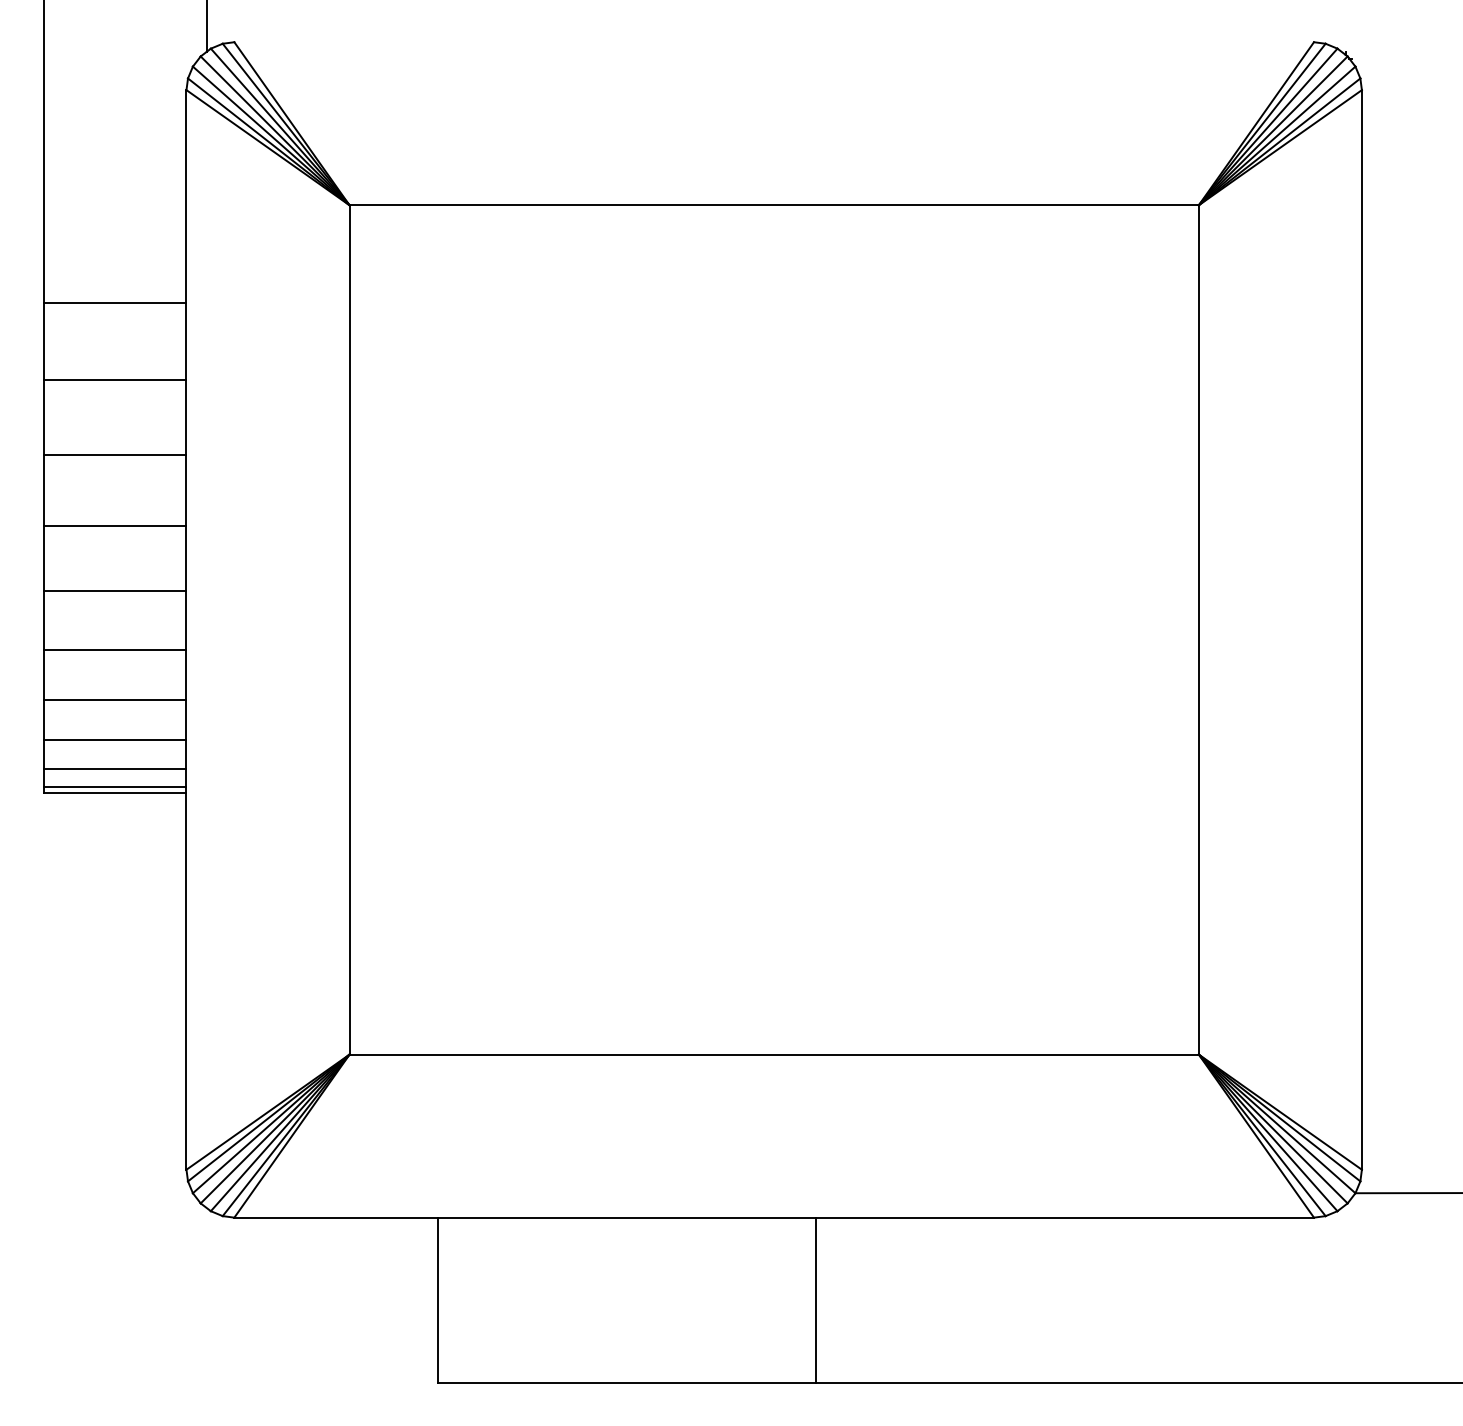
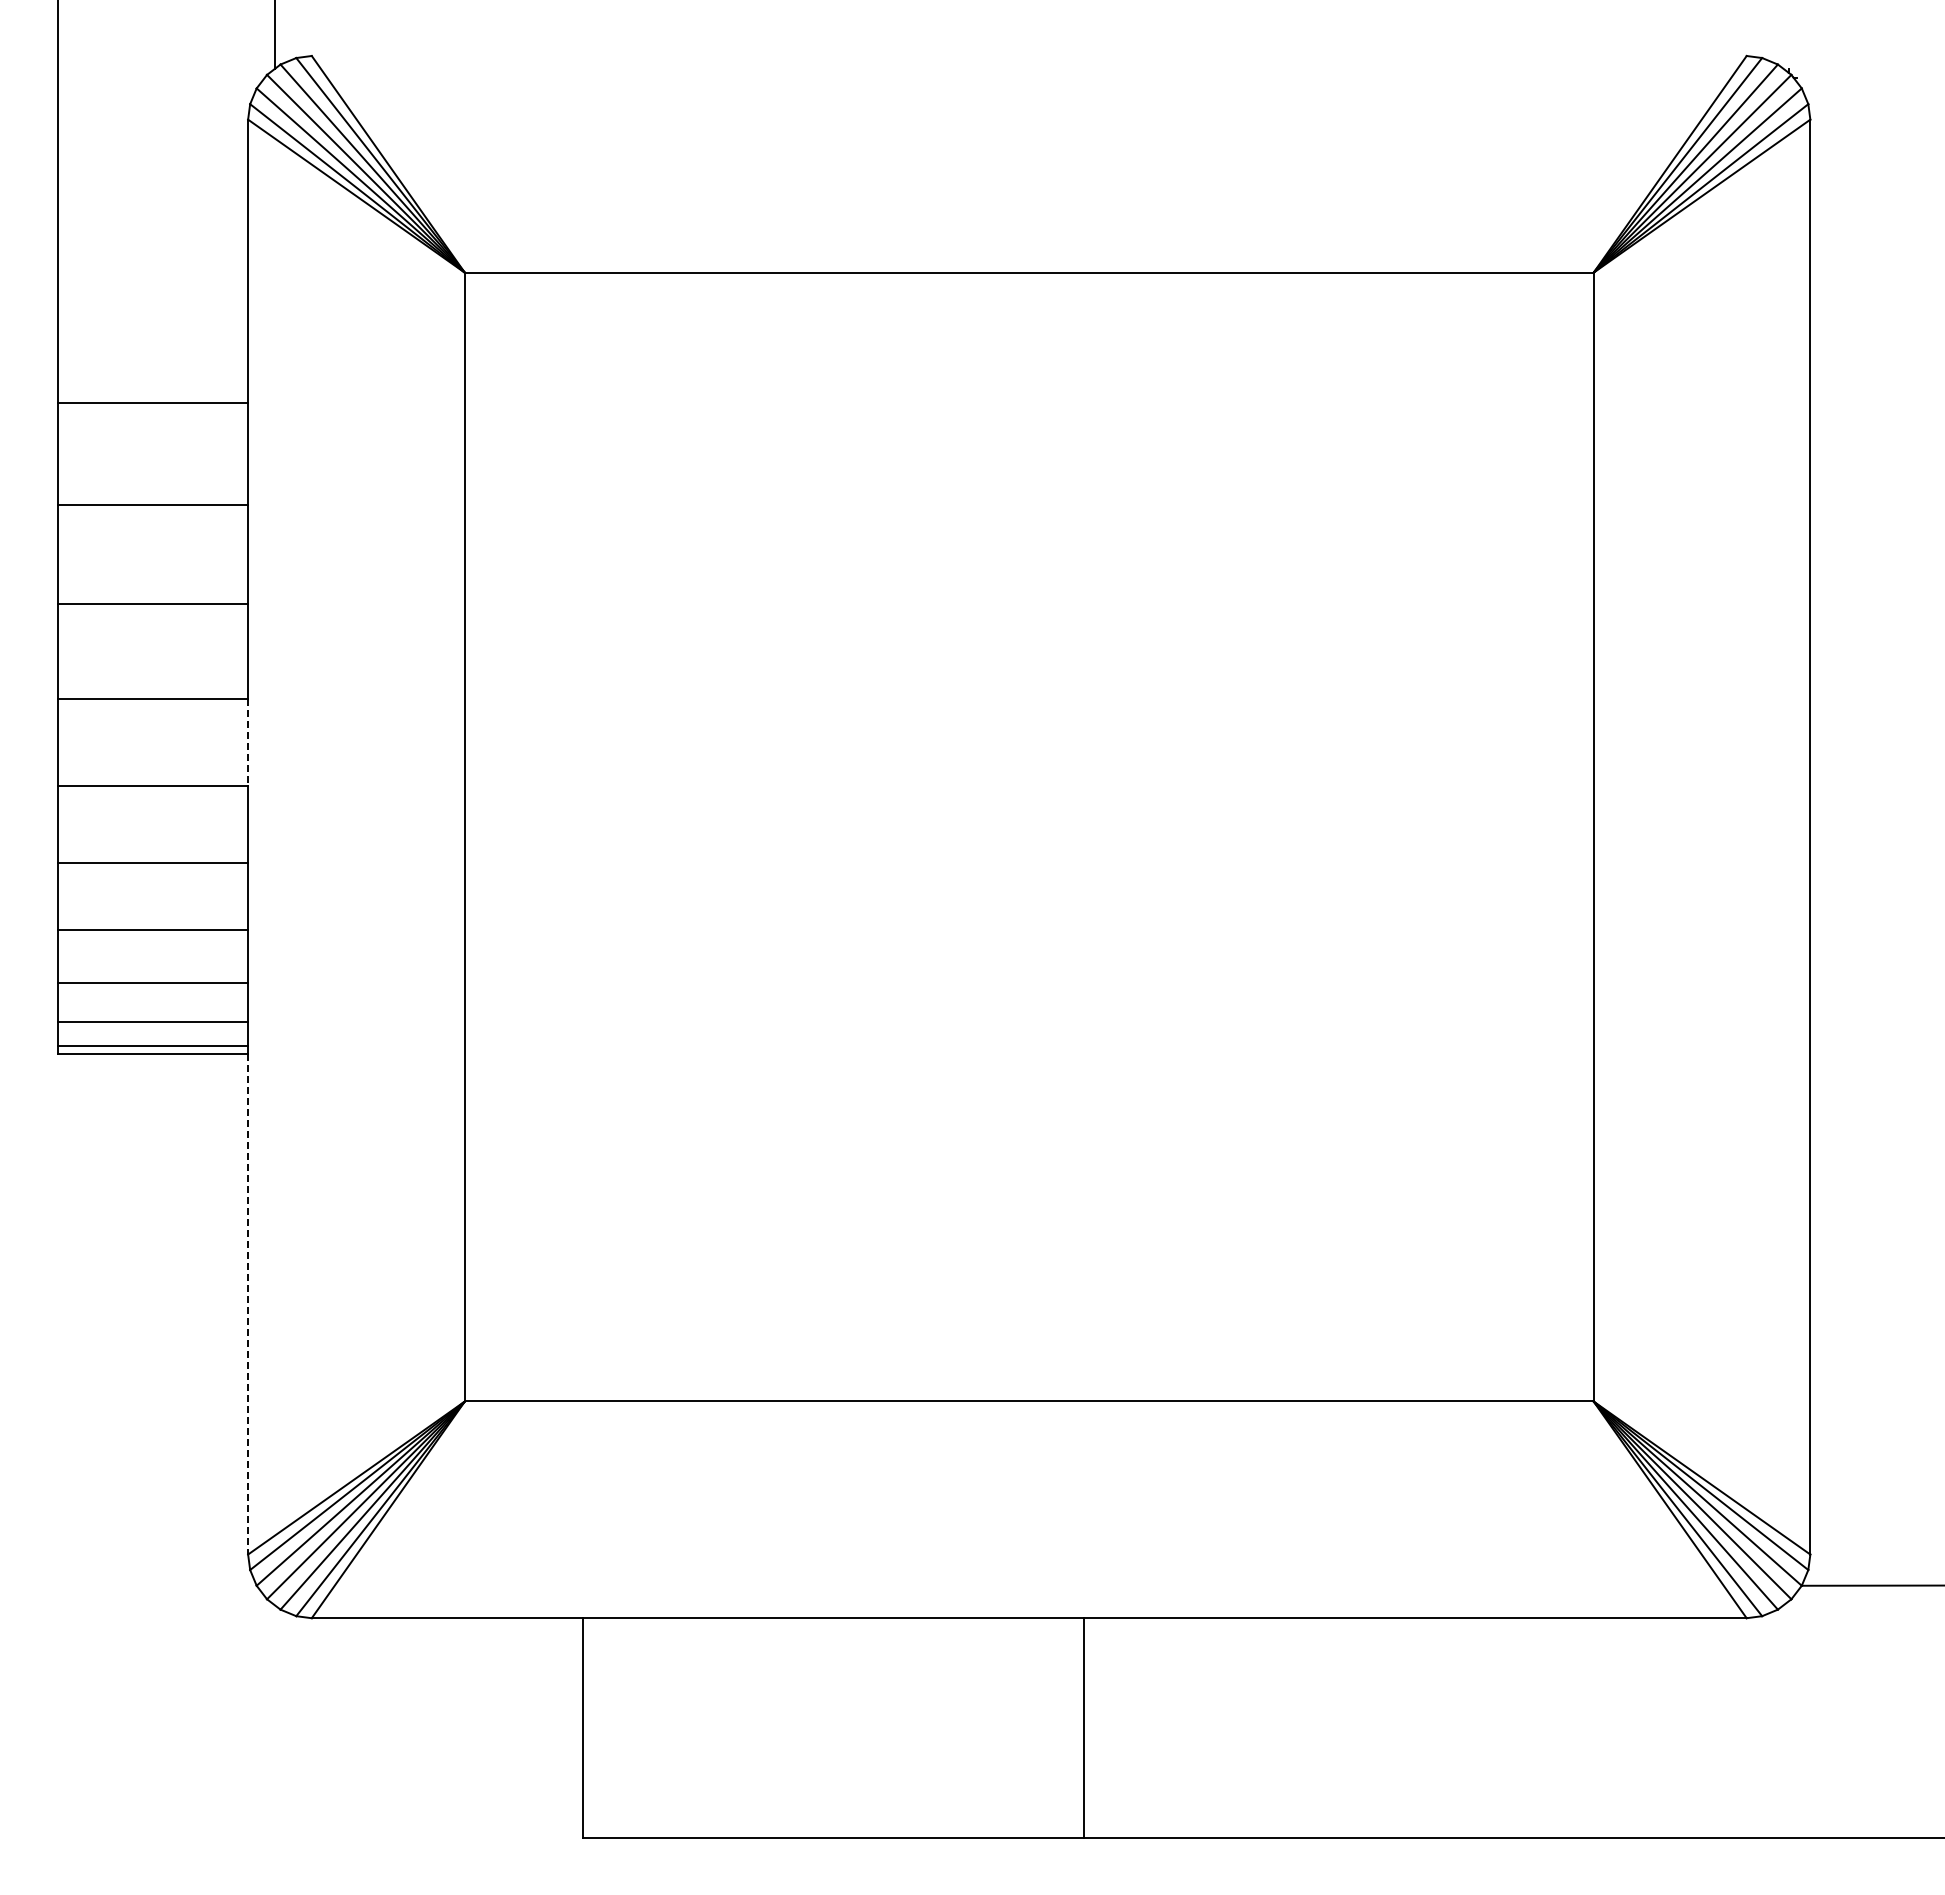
line: (186, 558) -> (248, 742), solid -> dashed
line: (186, 981) -> (248, 1304), solid -> dashed

